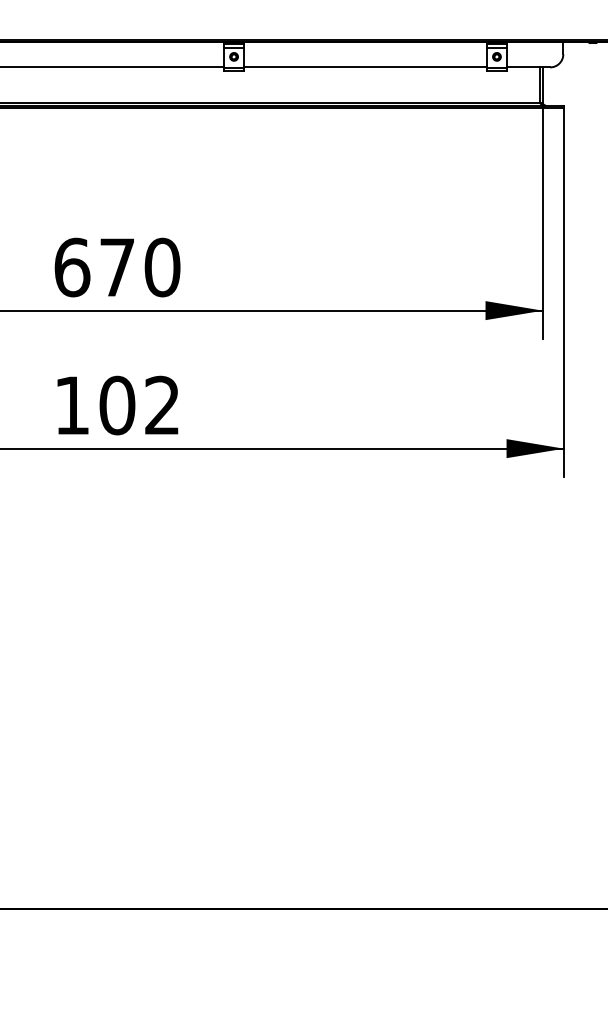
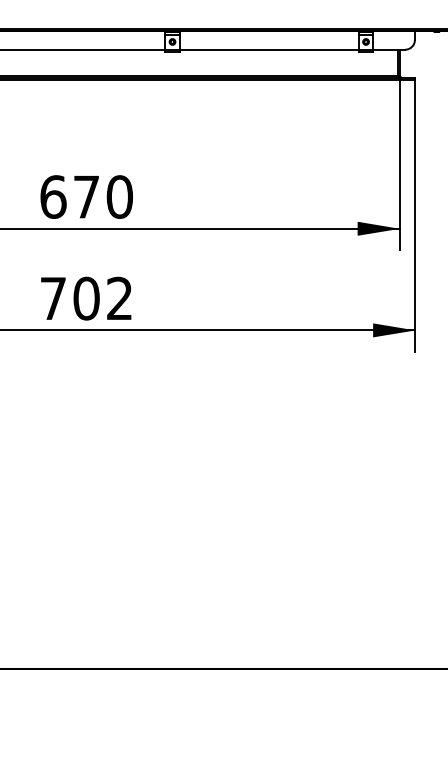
text: (71, 405) -> (52, 298), 102 -> 702

